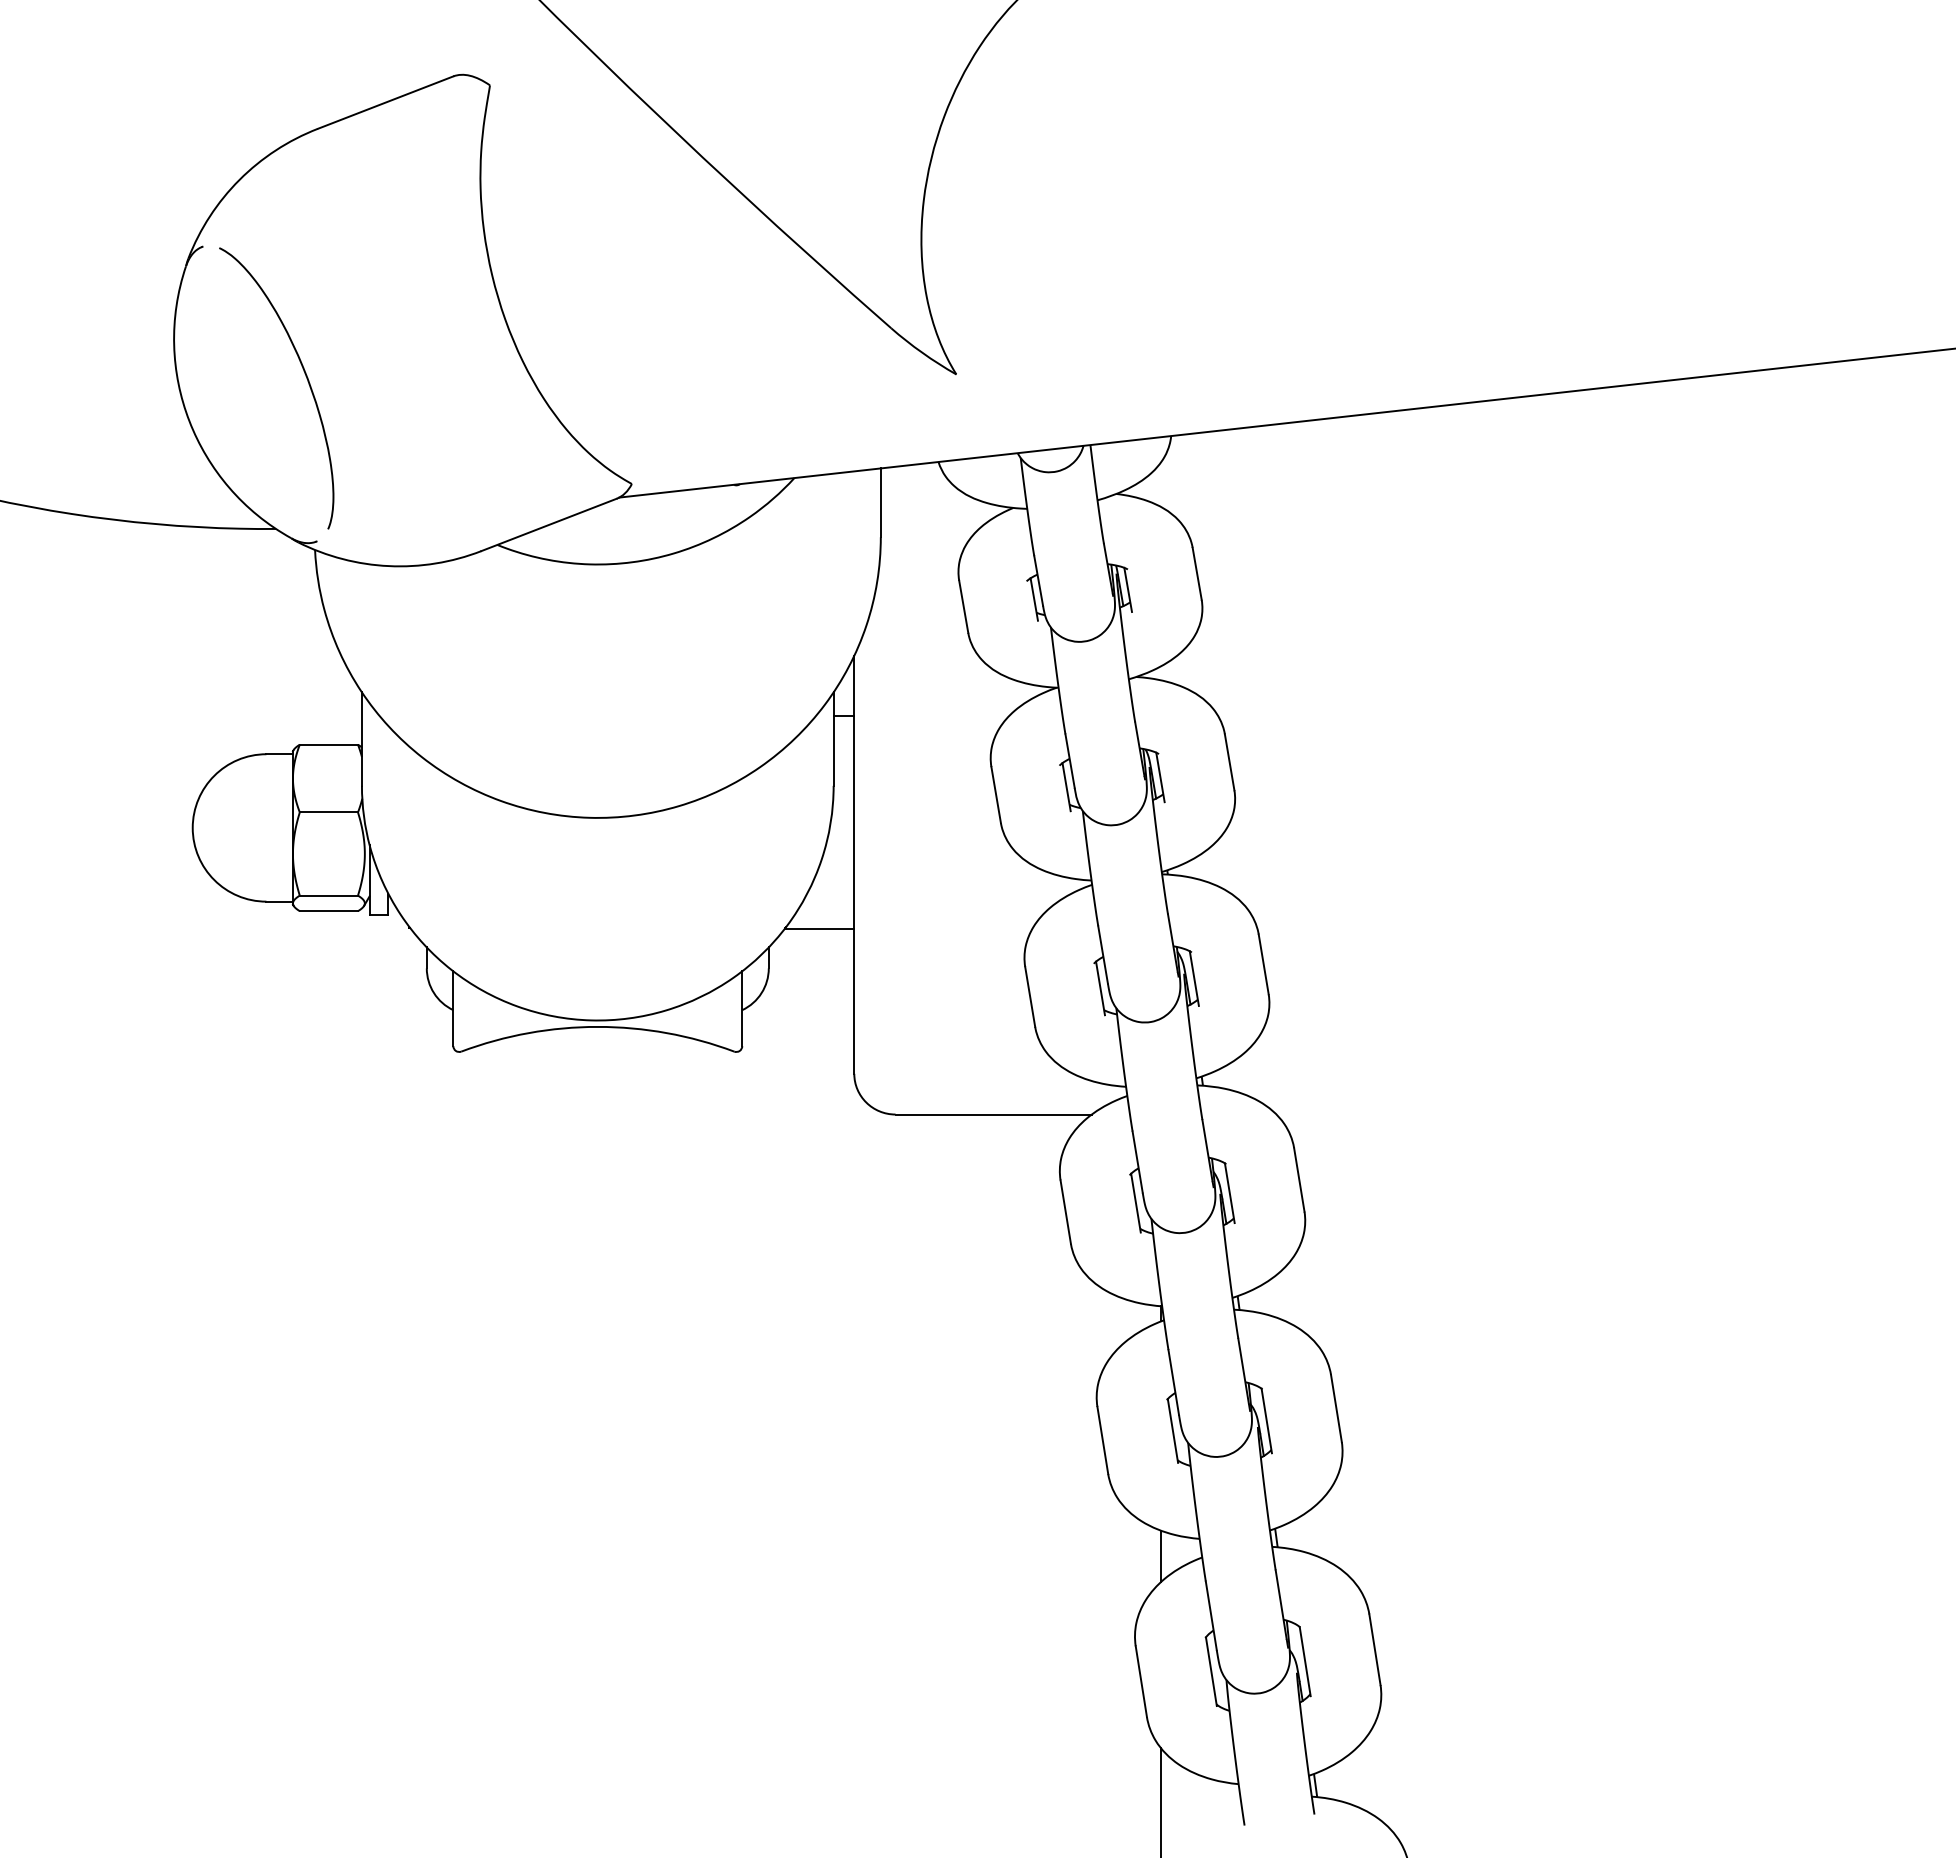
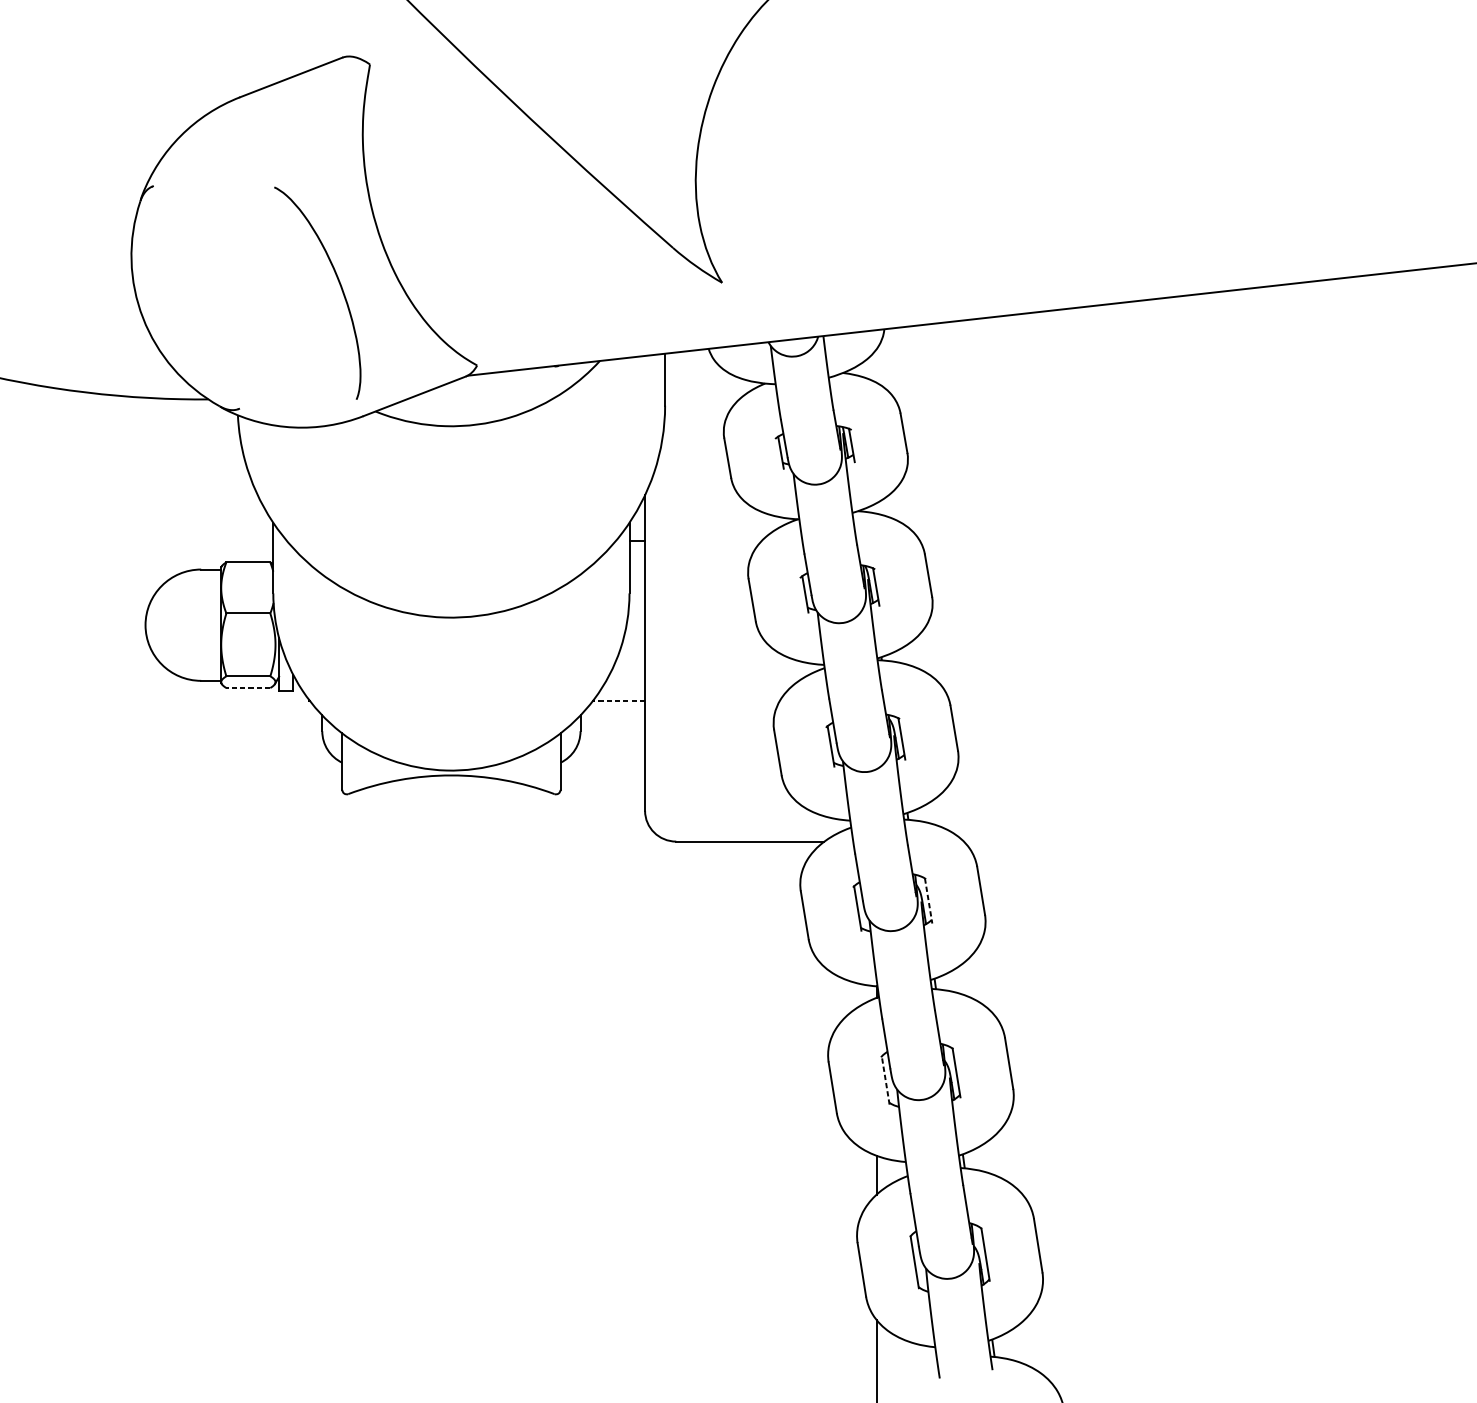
curve: (305, 376) -> (339, 284), moved
line: (328, 911) -> (248, 688), solid -> dashed
line: (819, 928) -> (618, 701), solid -> dashed
line: (1229, 1193) -> (928, 901), solid -> dashed
line: (1172, 1430) -> (885, 1080), solid -> dashed

